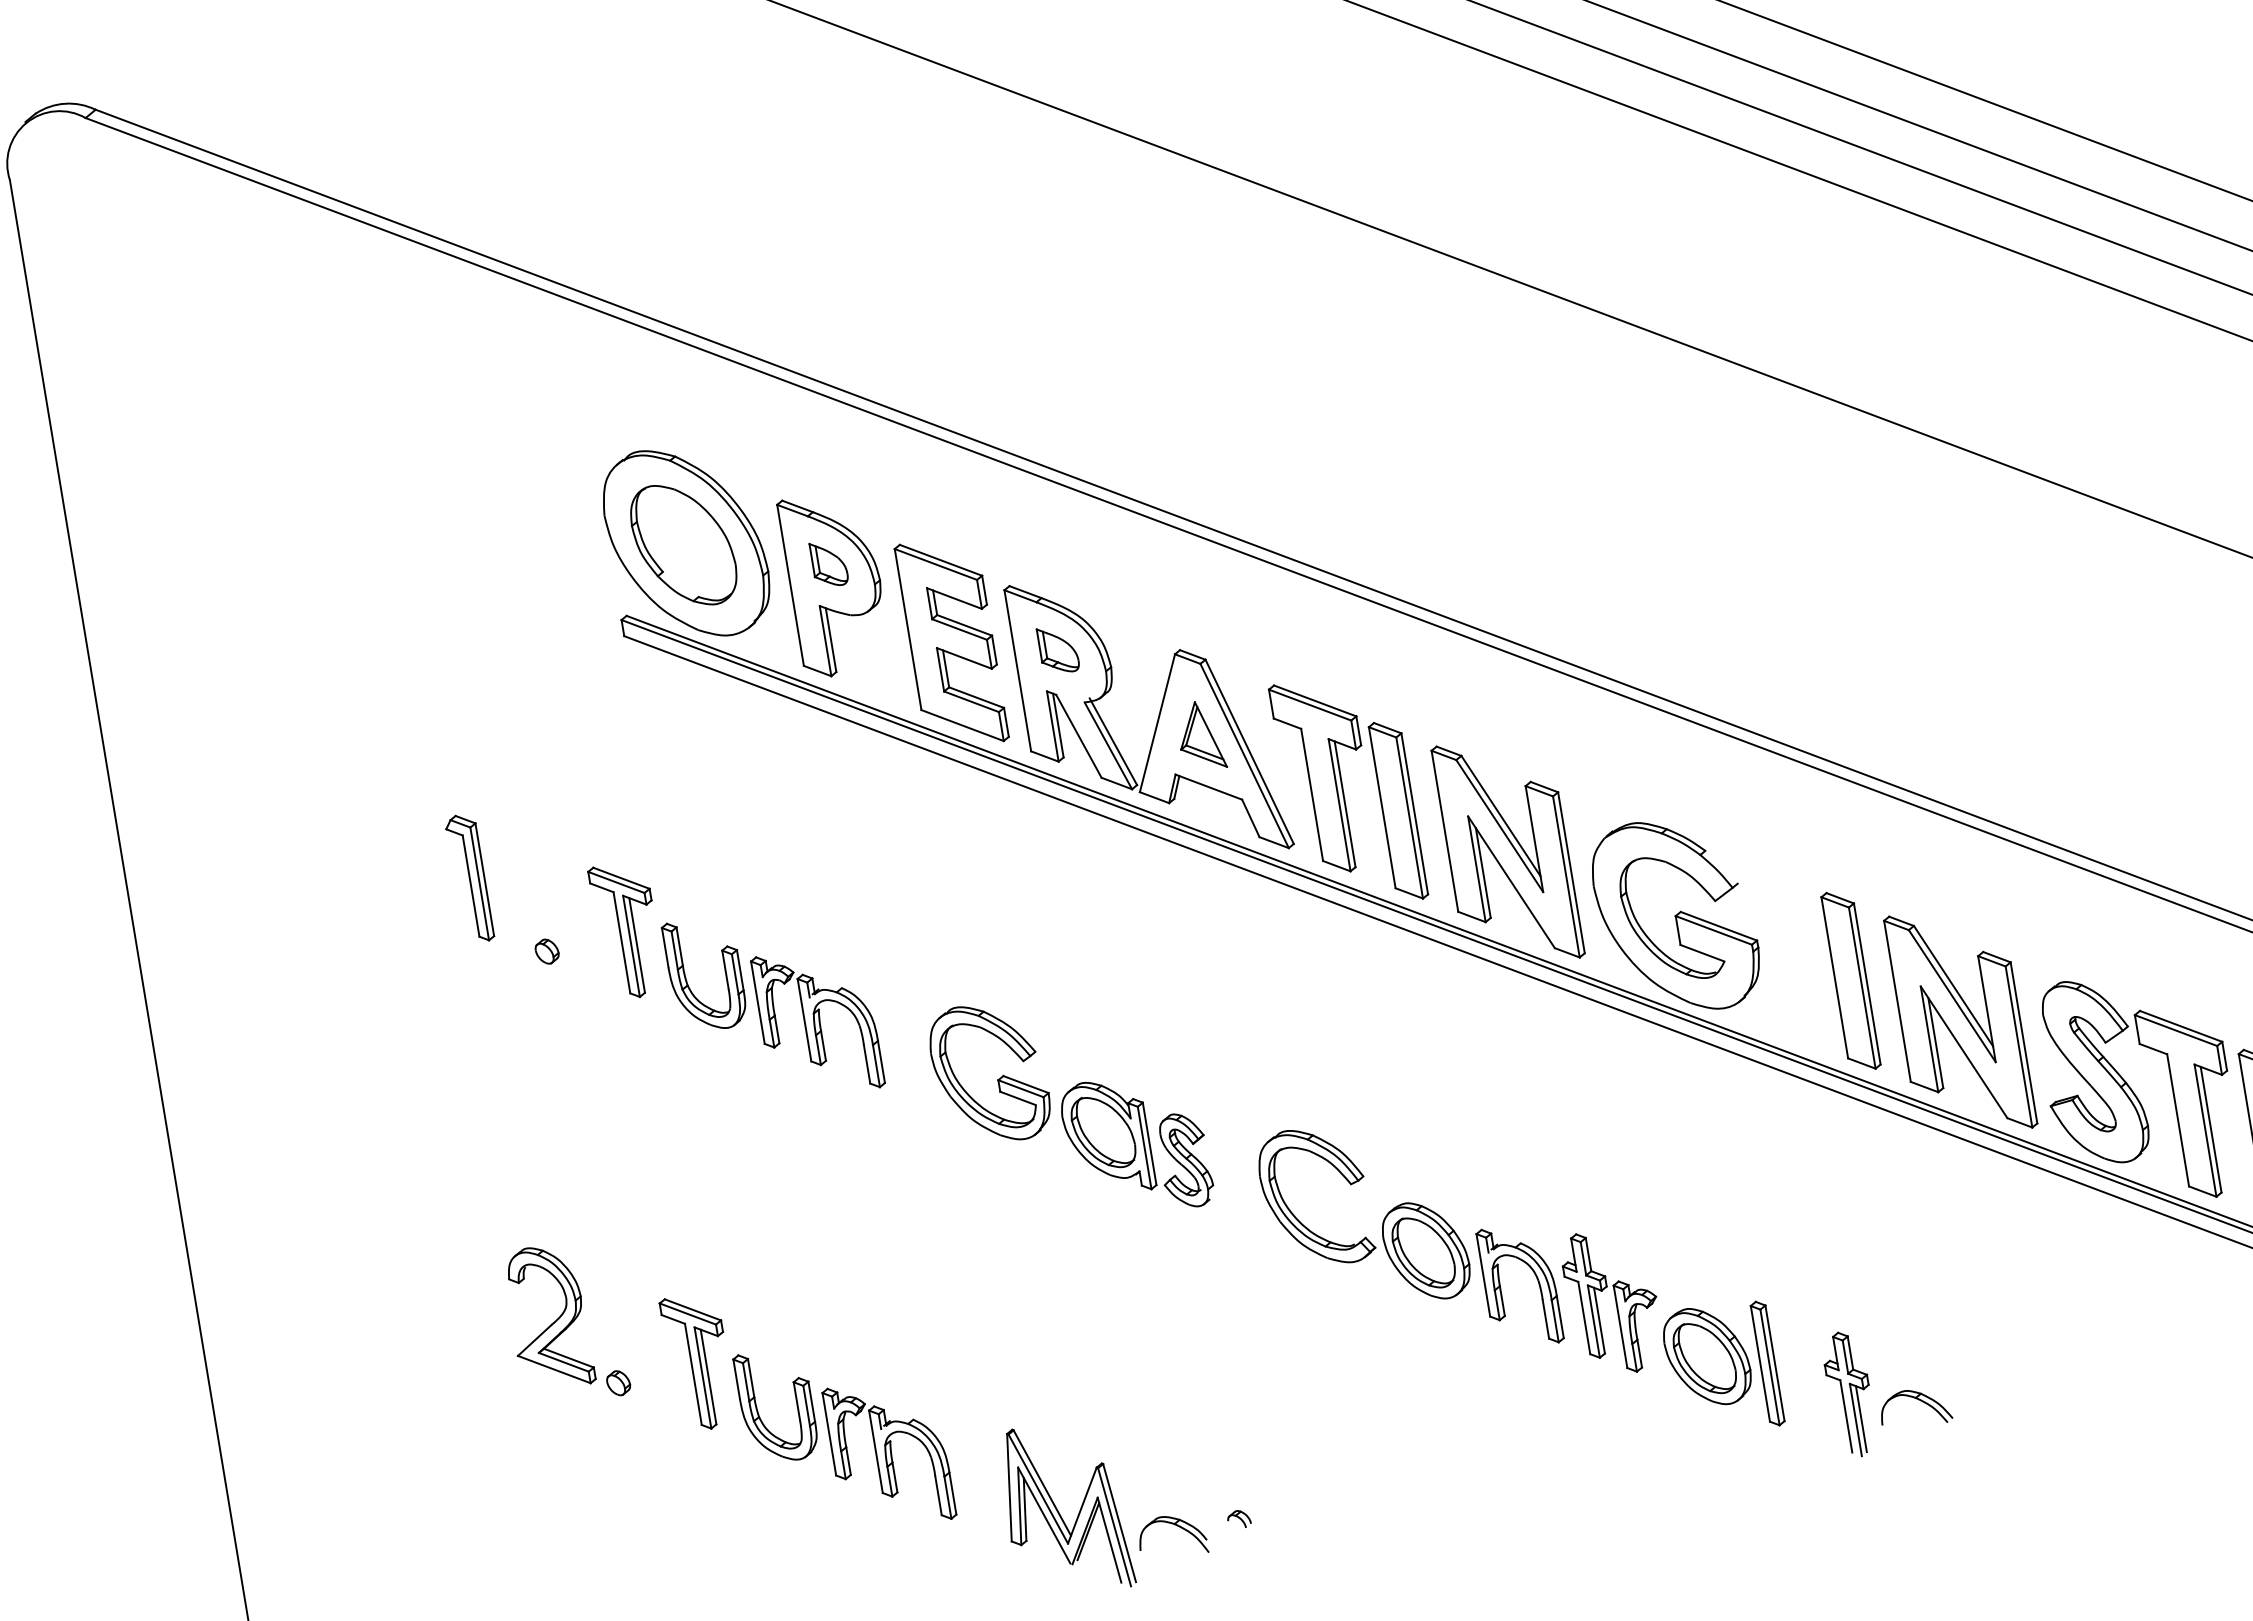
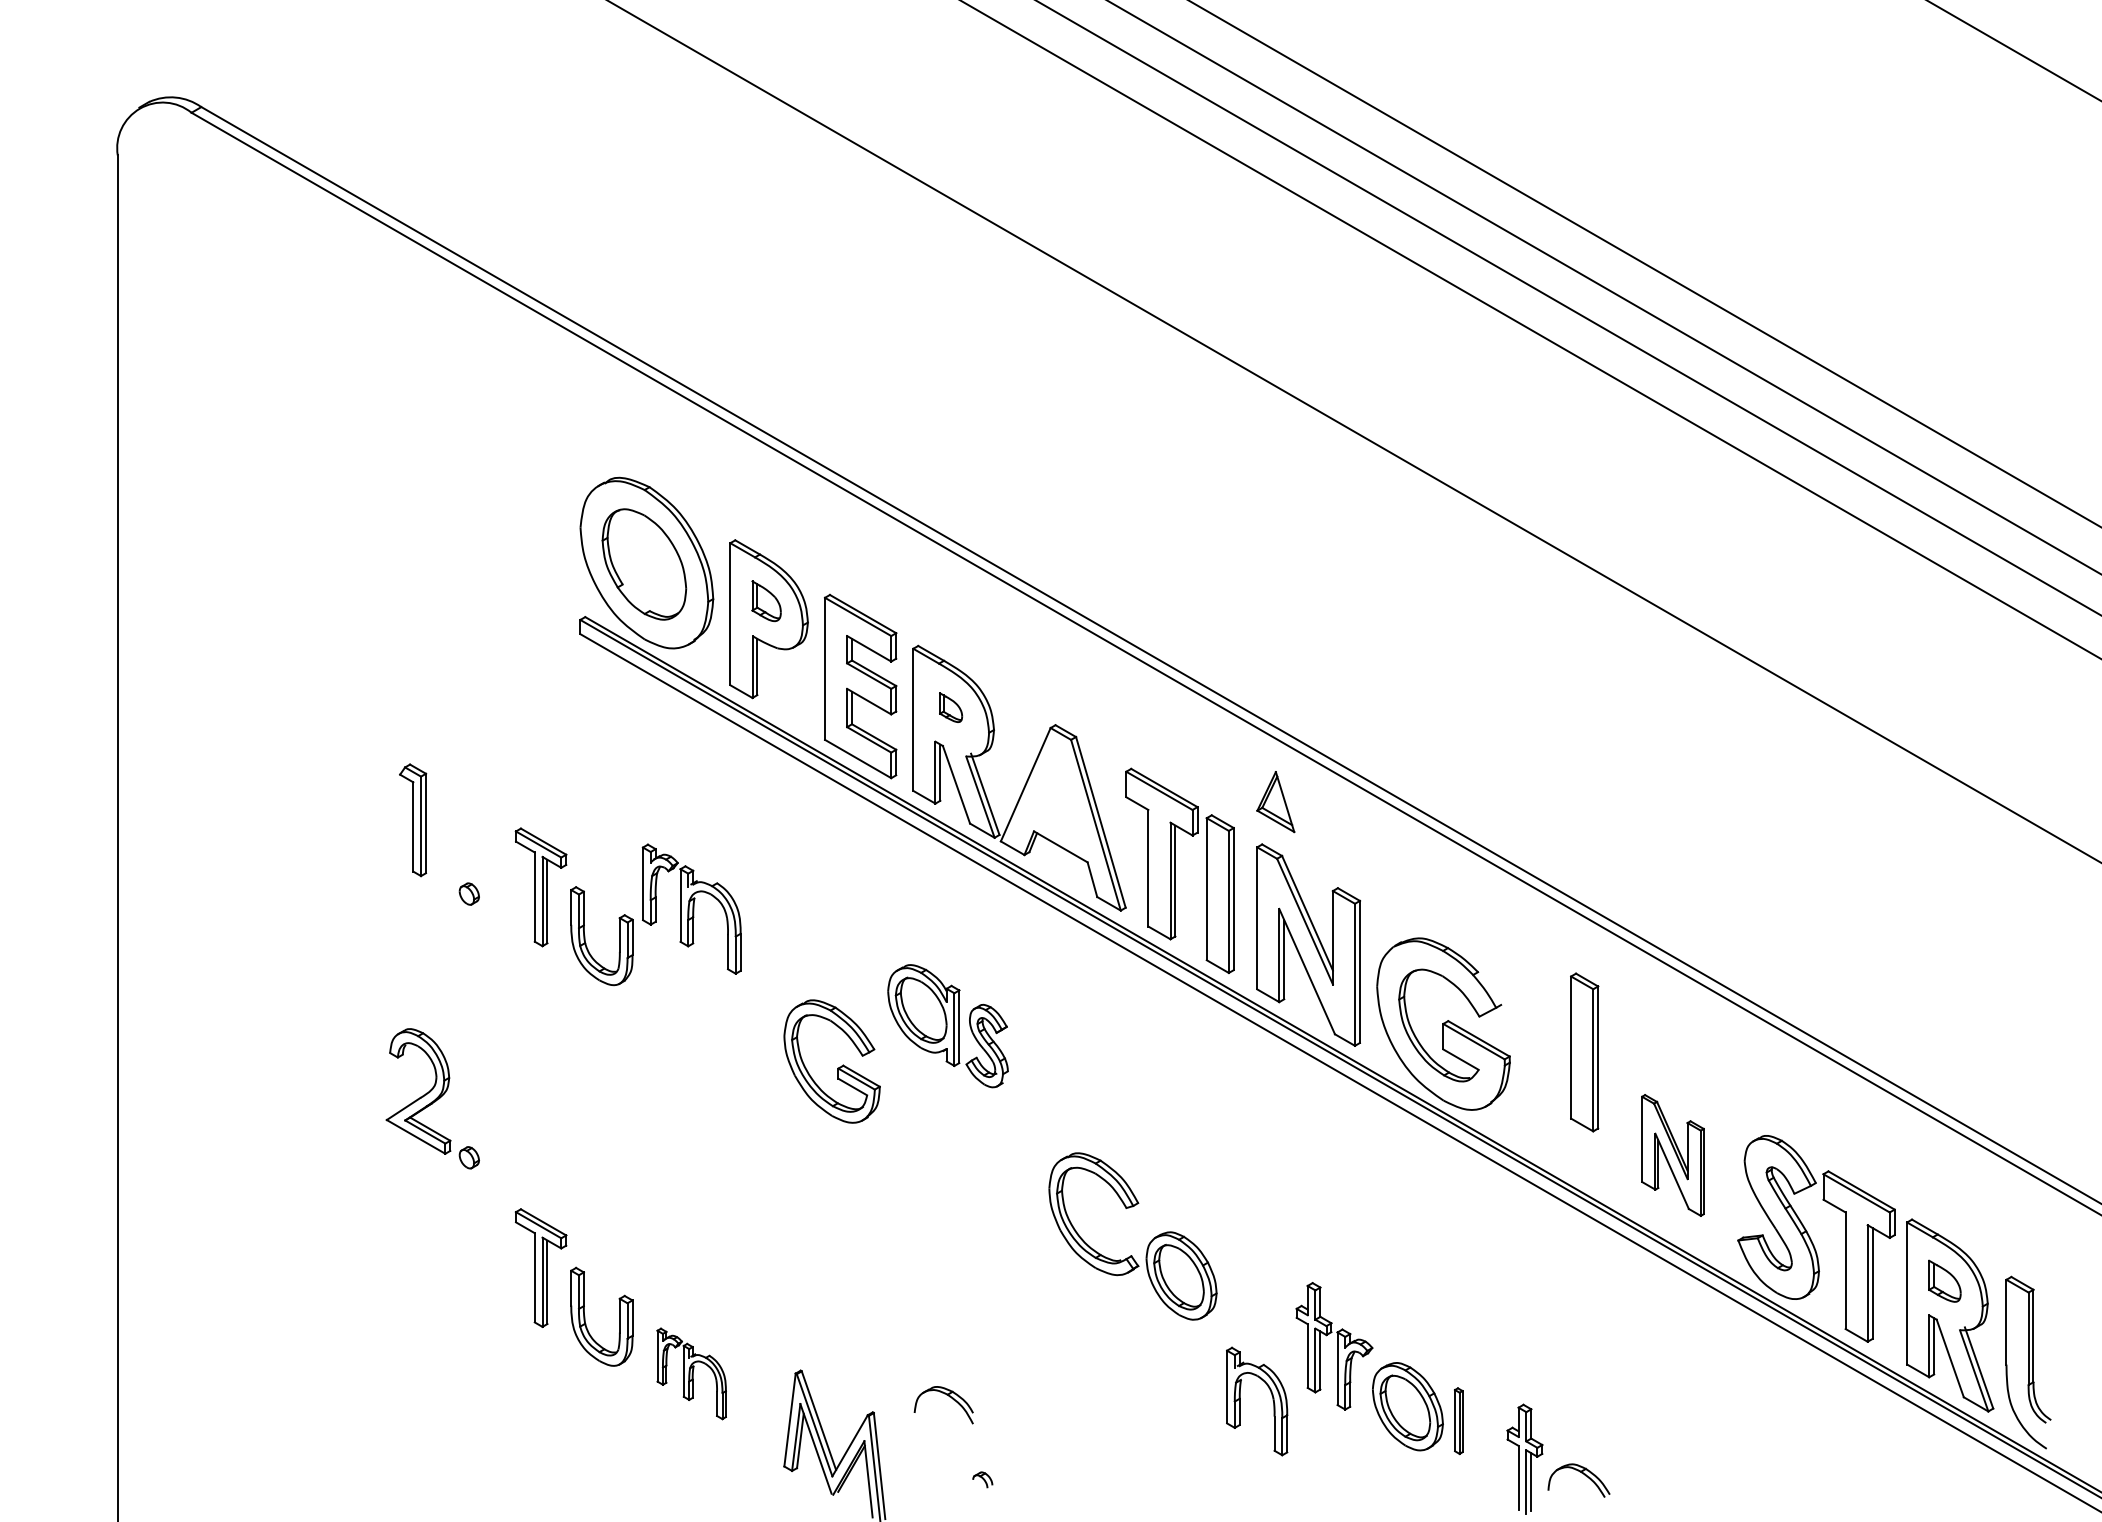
part: (1057, 649) -> (950, 707), size x0.7
part: (1200, 736) -> (1275, 802), moved
part: (1850, 980) -> (1584, 1052), moved
part: (817, 1021) -> (691, 908), moved
part: (1960, 1022) -> (1672, 1155), size x0.6
part: (1136, 1145) -> (947, 1026), moved
part: (1537, 1282) -> (1272, 1400), moved
part: (565, 1322) -> (432, 1098), moved
part: (1767, 1362) -> (1458, 1420), size x0.6
part: (888, 1453) -> (691, 1373), size x0.7
part: (1177, 1526) -> (949, 1397), moved

